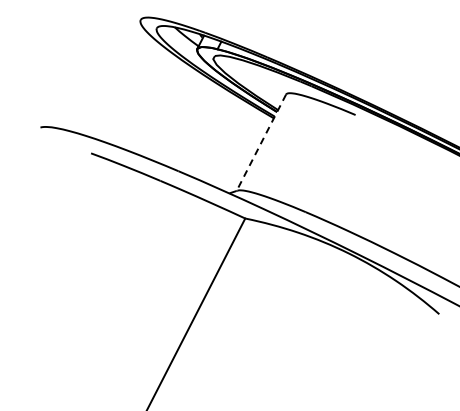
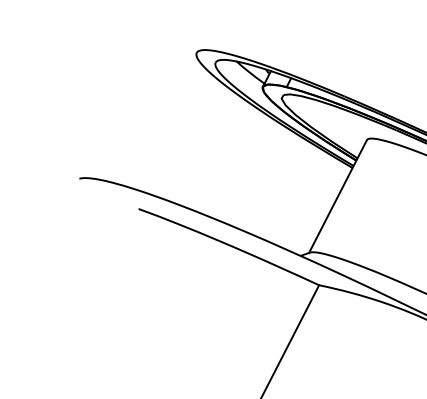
line: (261, 143) -> (338, 197), dashed -> solid

